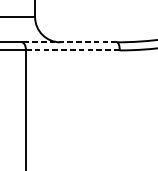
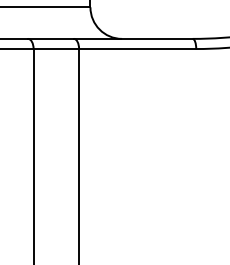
line: (68, 42) -> (132, 38), dashed -> solid
line: (72, 50) -> (137, 49), dashed -> solid

